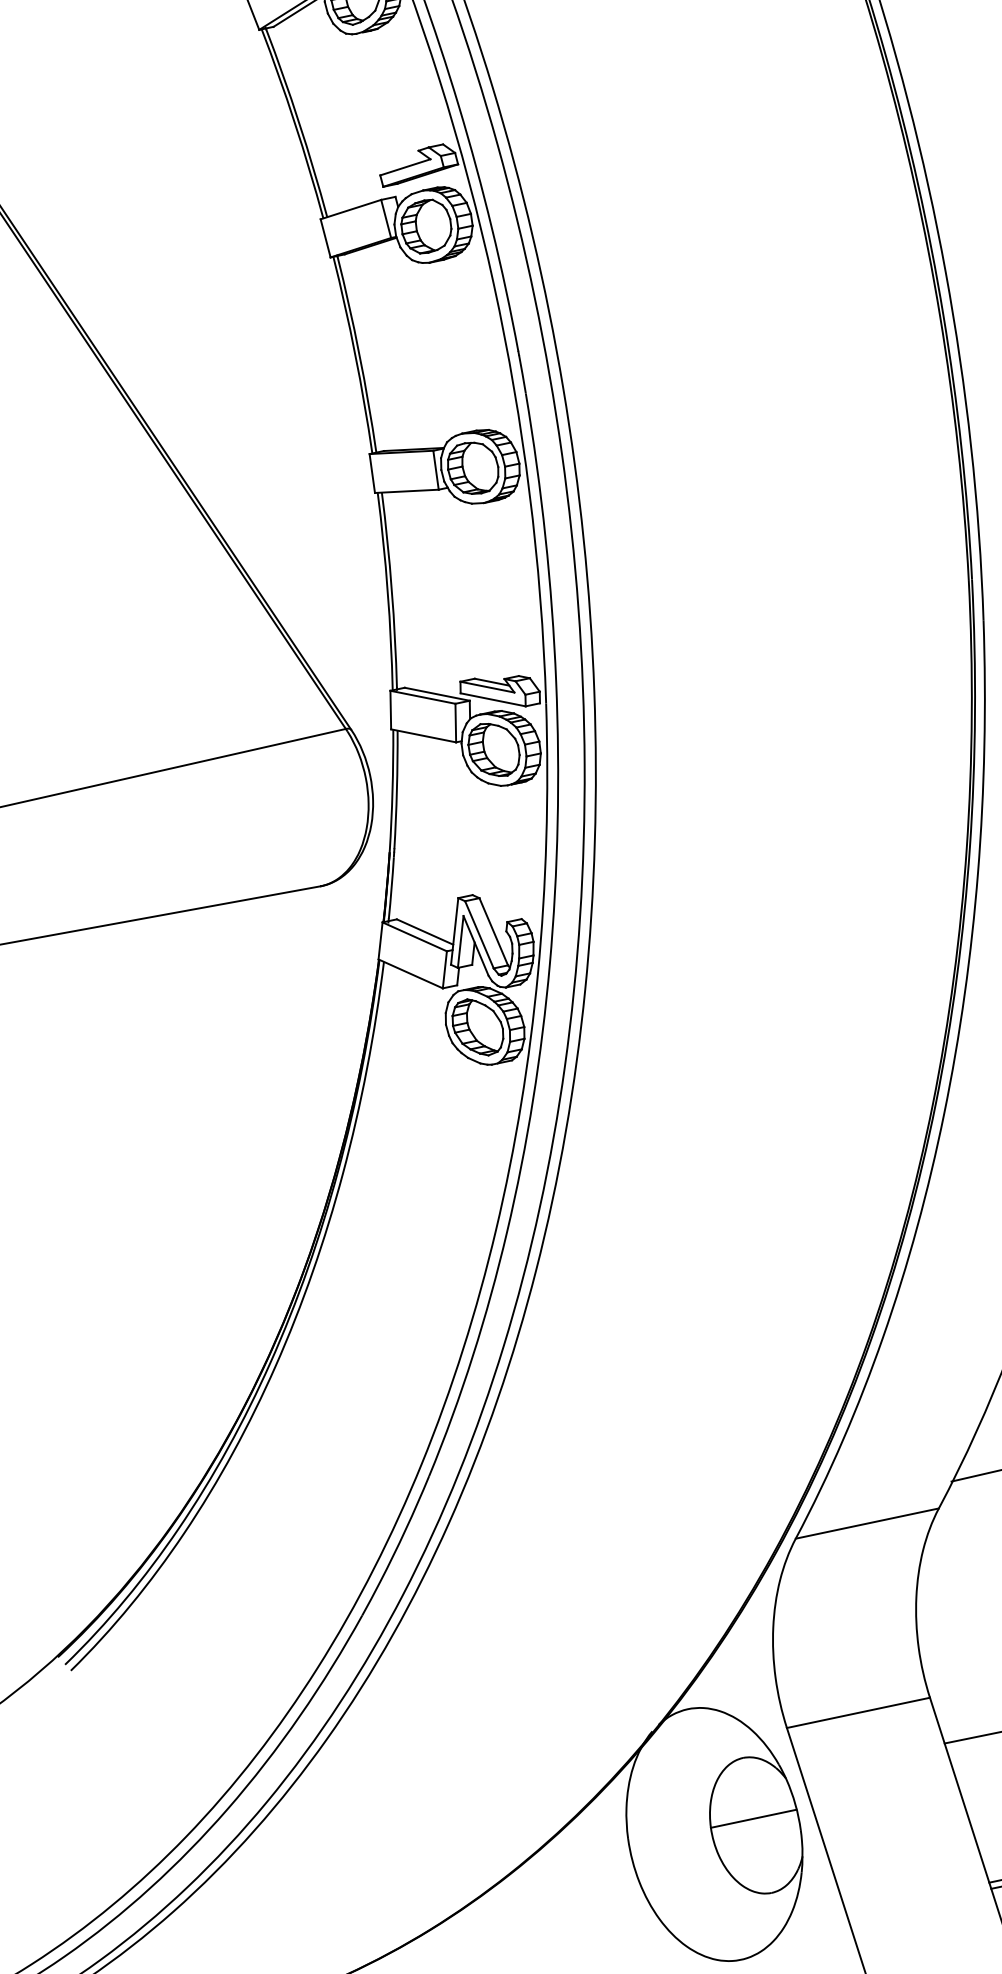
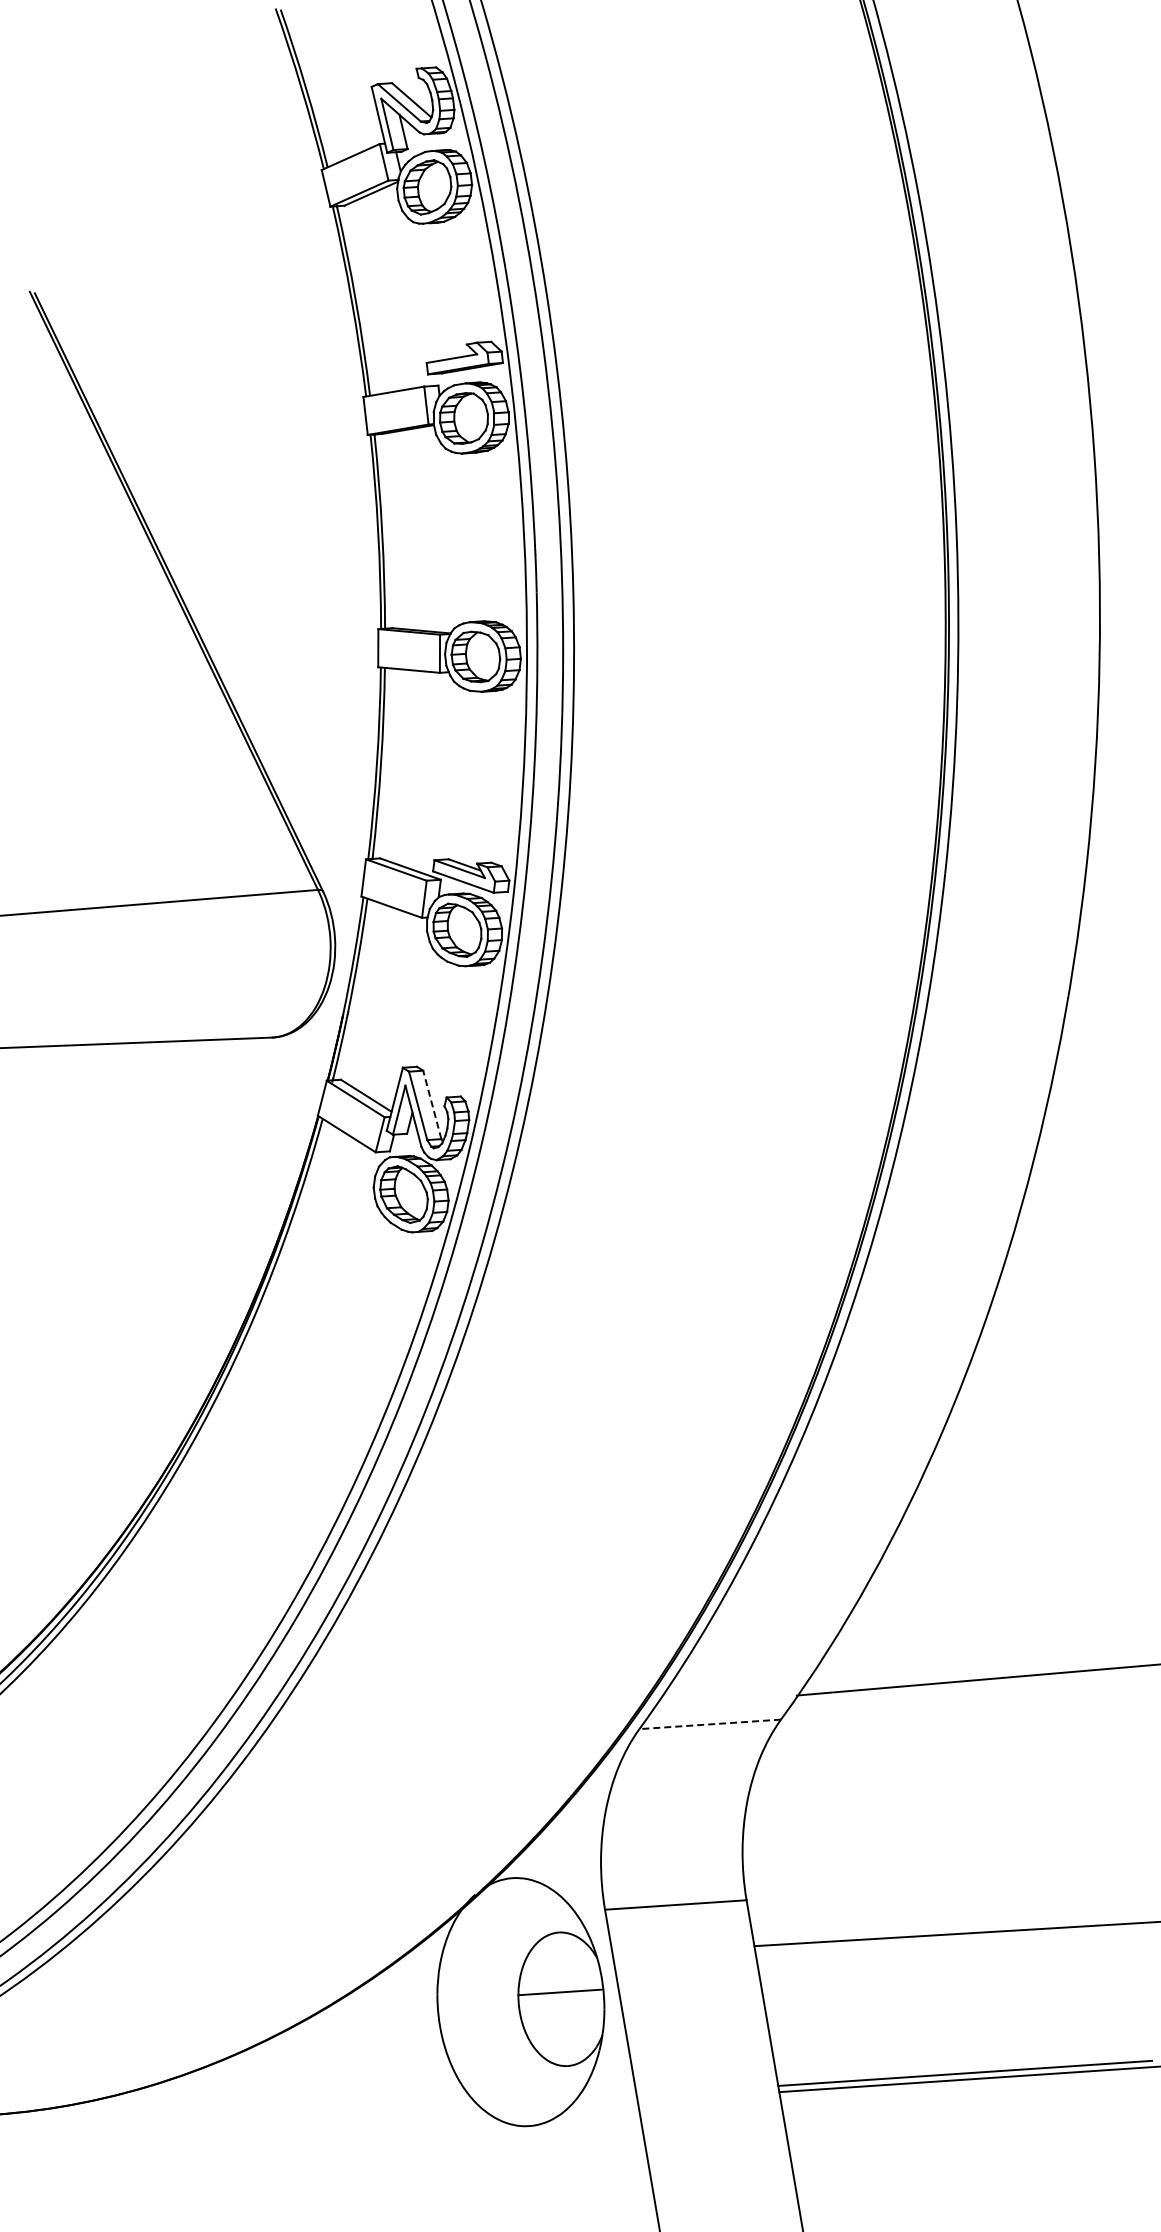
line: (493, 931) -> (432, 1104), solid -> dashed
line: (867, 1523) -> (710, 1724), solid -> dashed

